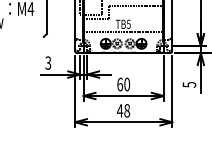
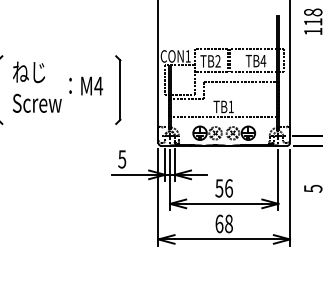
text: (128, 24) -> (230, 106), TB5 -> TB1
text: (48, 62) -> (122, 158), 3 -> 5
text: (123, 84) -> (223, 188), 60 -> 56
text: (120, 110) -> (219, 223), 48 -> 68

